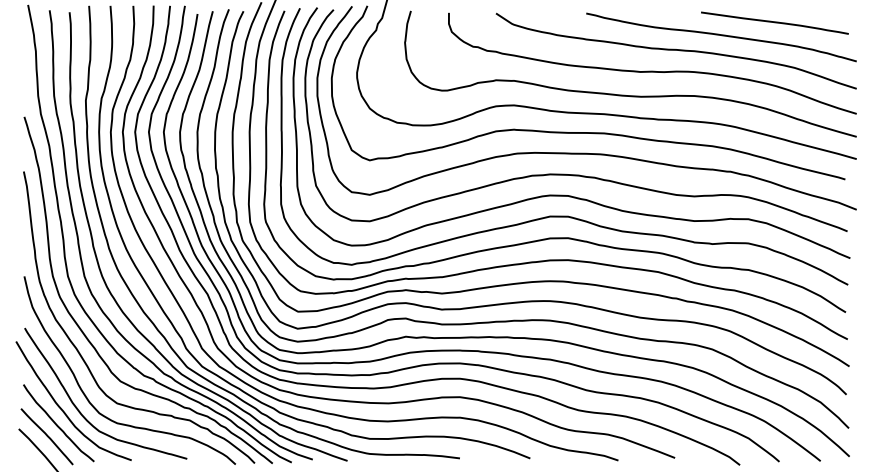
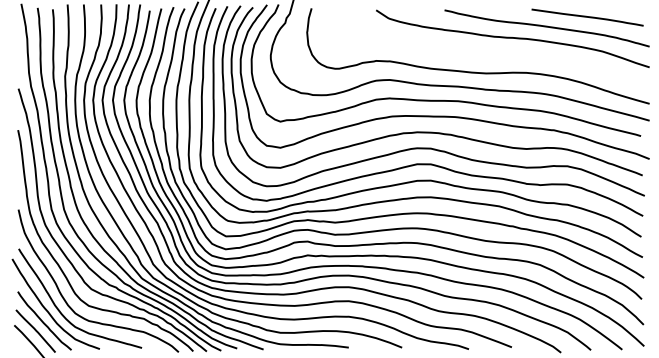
curve: (652, 70) -> (494, 53), removed

